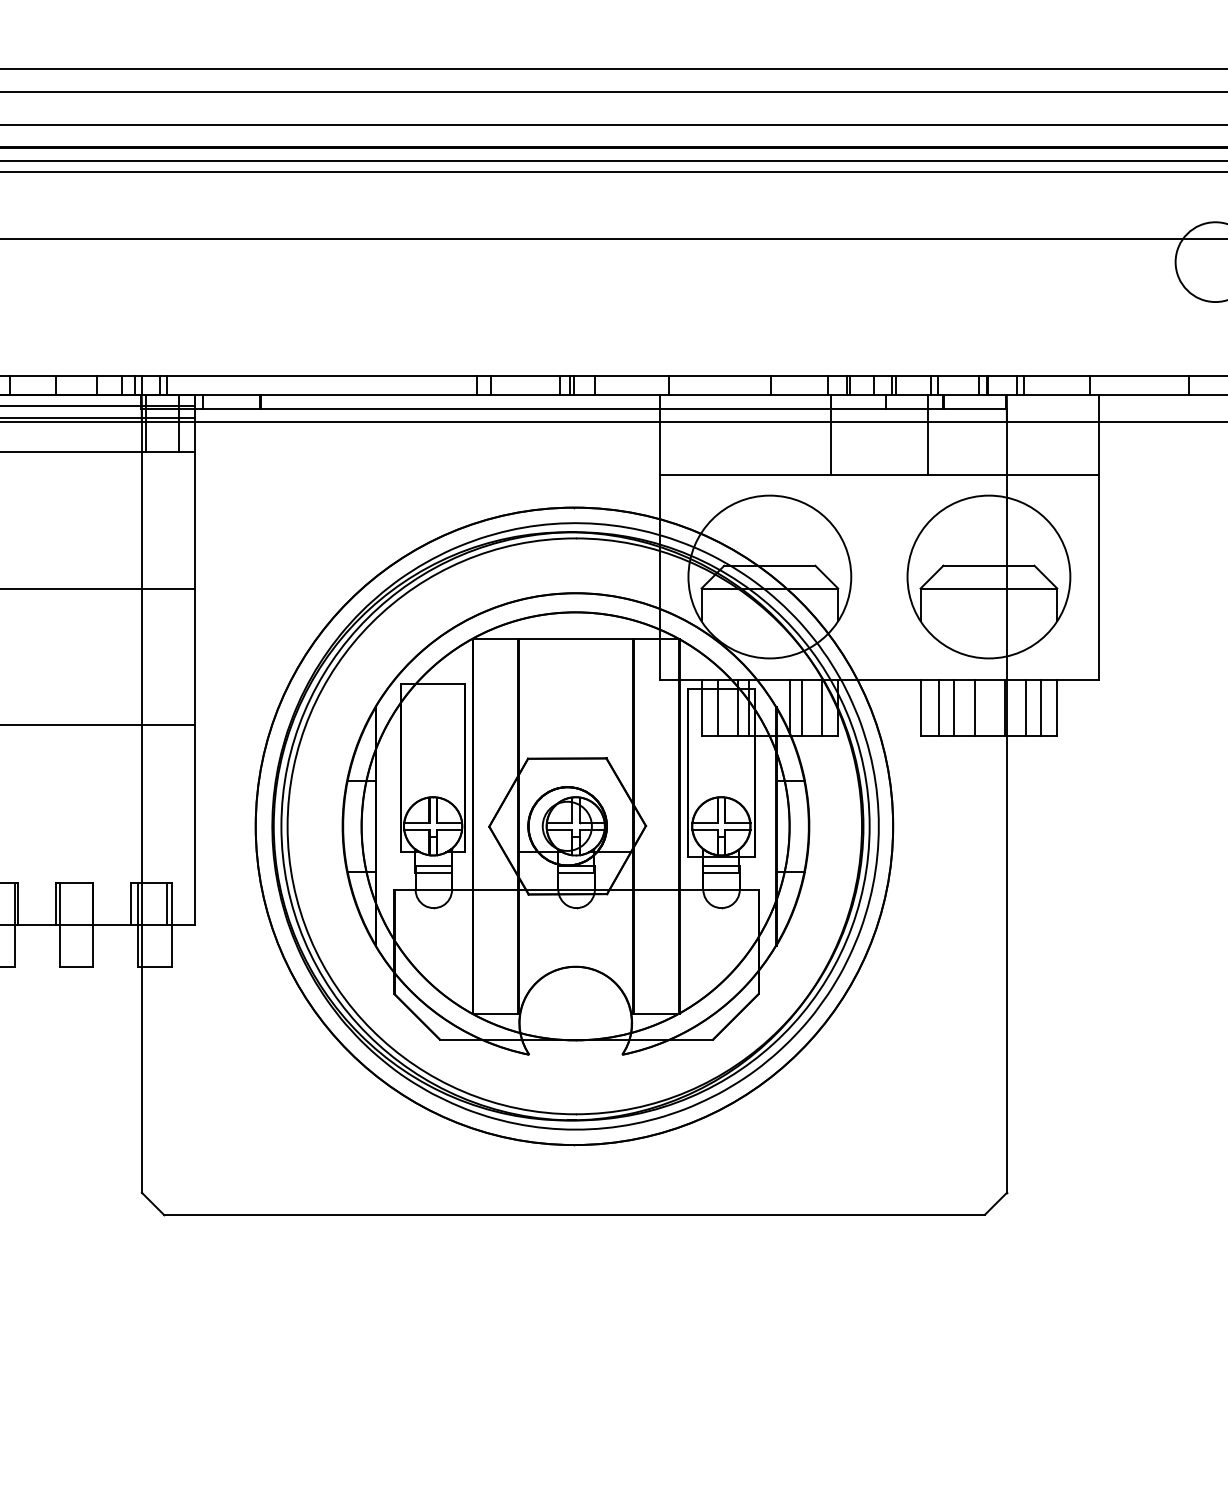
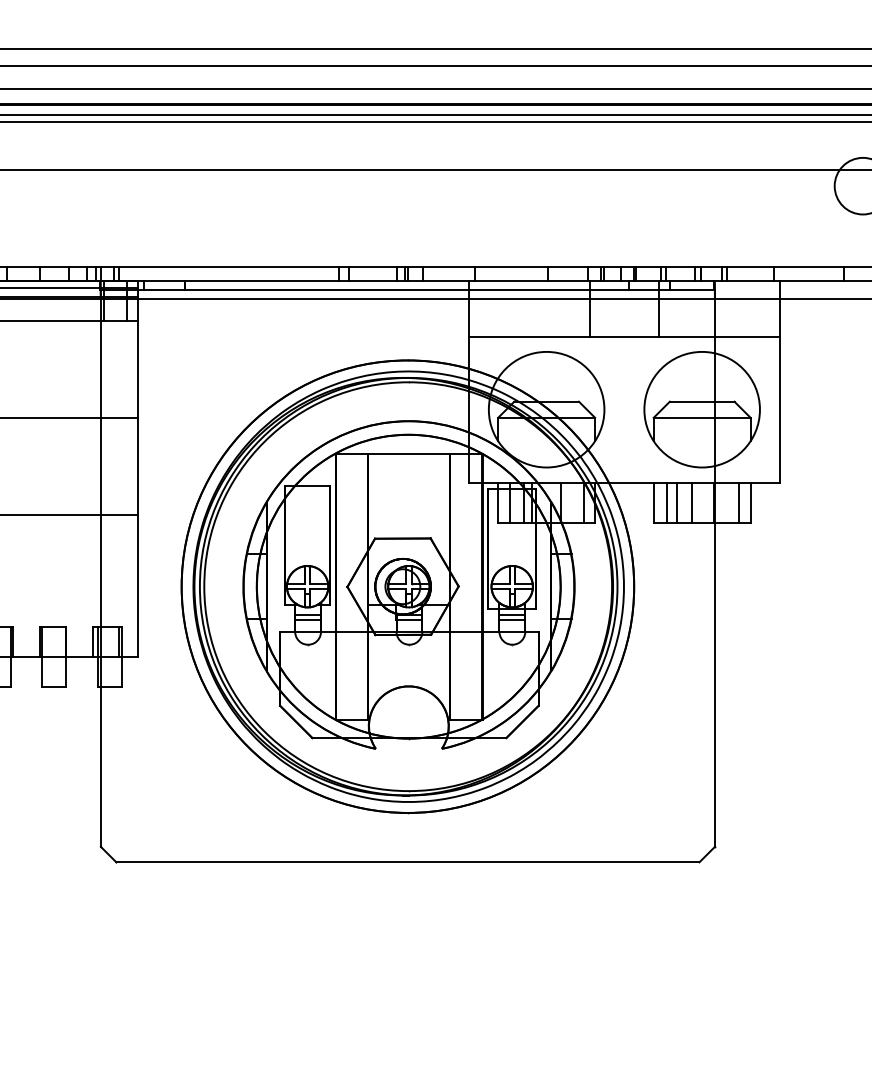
line: (801, 707) -> (569, 502), removed
line: (1025, 707) -> (728, 502), removed

